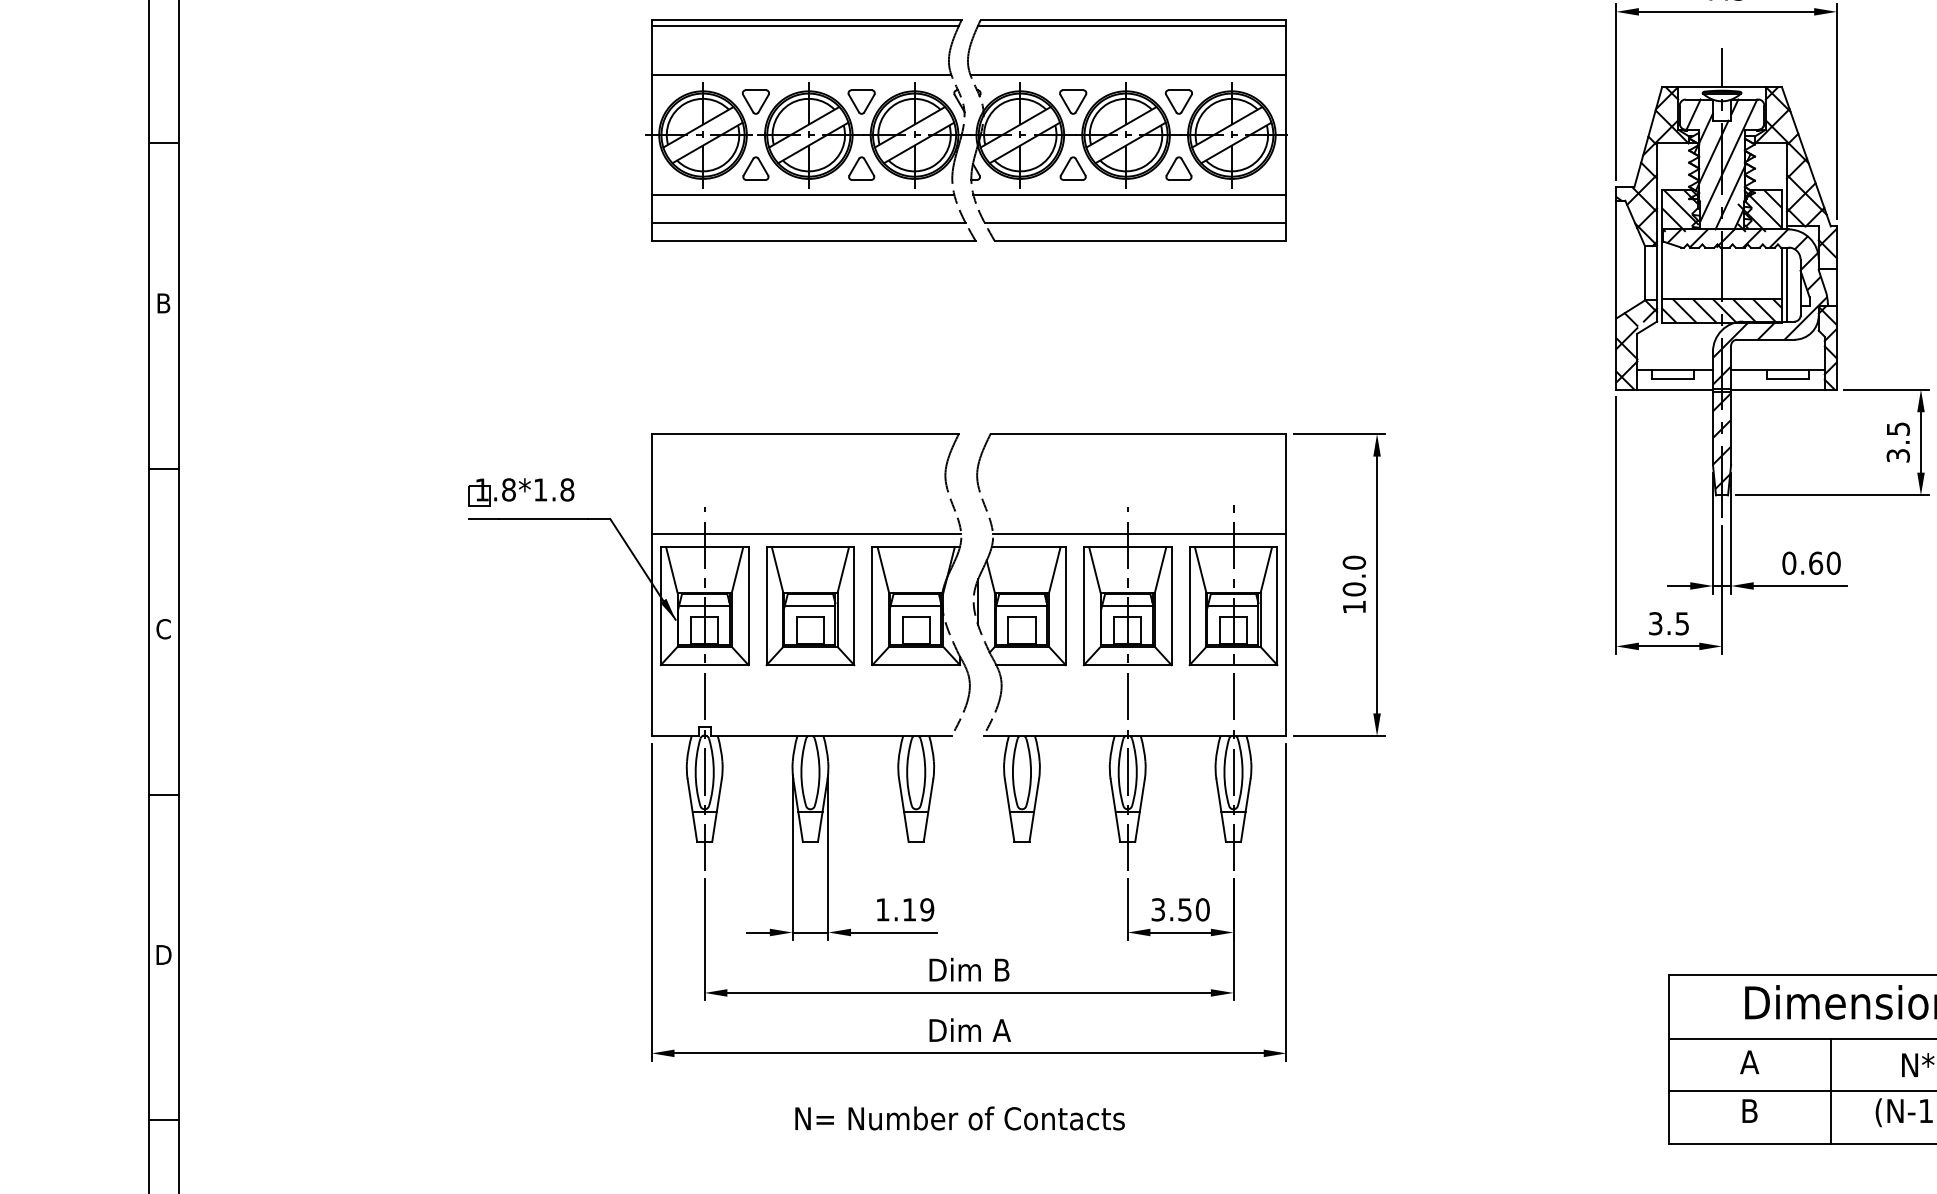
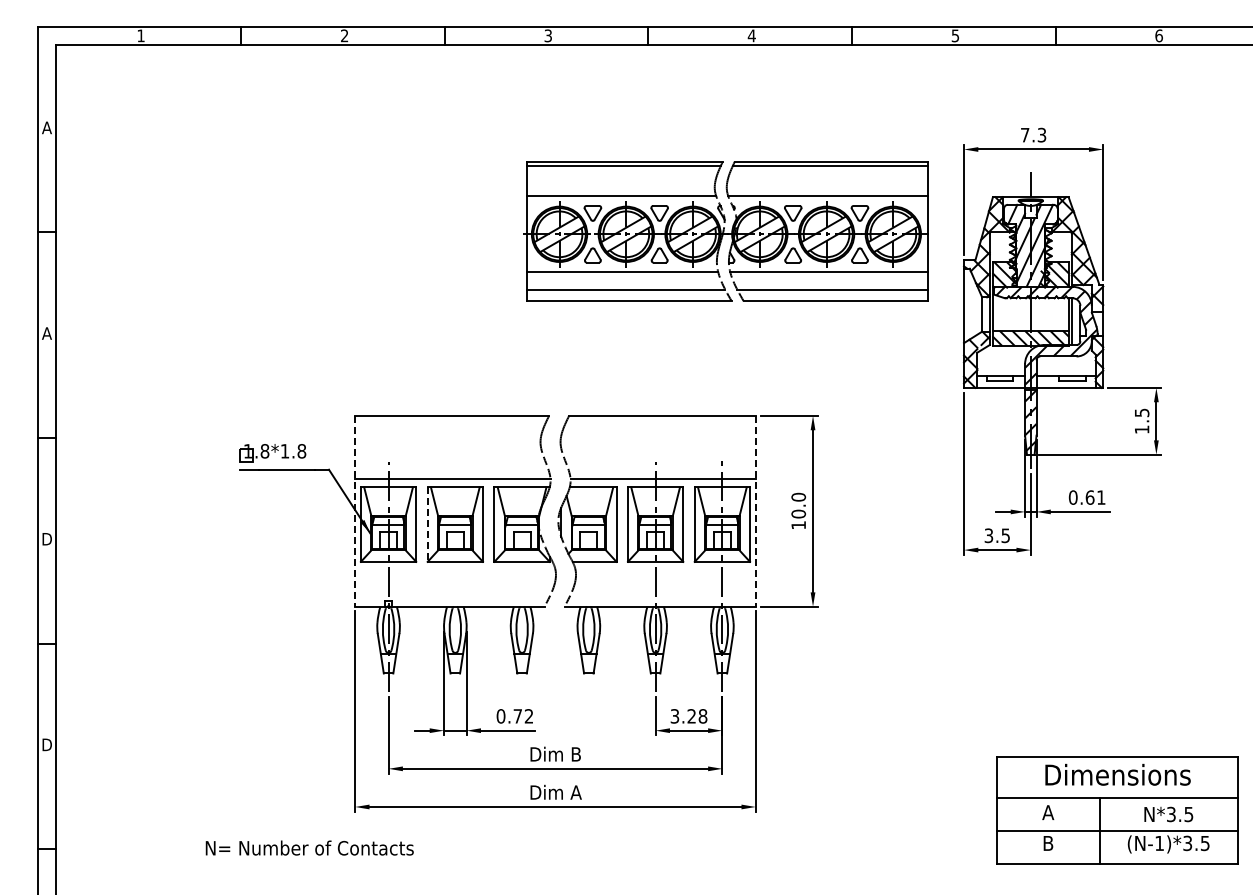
part: (965, 130) -> (725, 231), moved
text: (162, 303) -> (46, 333), B -> A
text: (1897, 455) -> (1141, 429), 3.5 -> 1.5
text: (1834, 563) -> (1101, 497), 0.60 -> 0.61
line: (652, 585) -> (355, 511), solid -> dashed
line: (1285, 585) -> (755, 511), solid -> dashed
line: (766, 607) -> (427, 525), solid -> dashed
text: (162, 628) -> (46, 538), C -> D
text: (904, 910) -> (514, 716), 1.19 -> 0.72
text: (1194, 910) -> (697, 716), 3.50 -> 3.28
text: (959, 1117) -> (309, 847), moved

